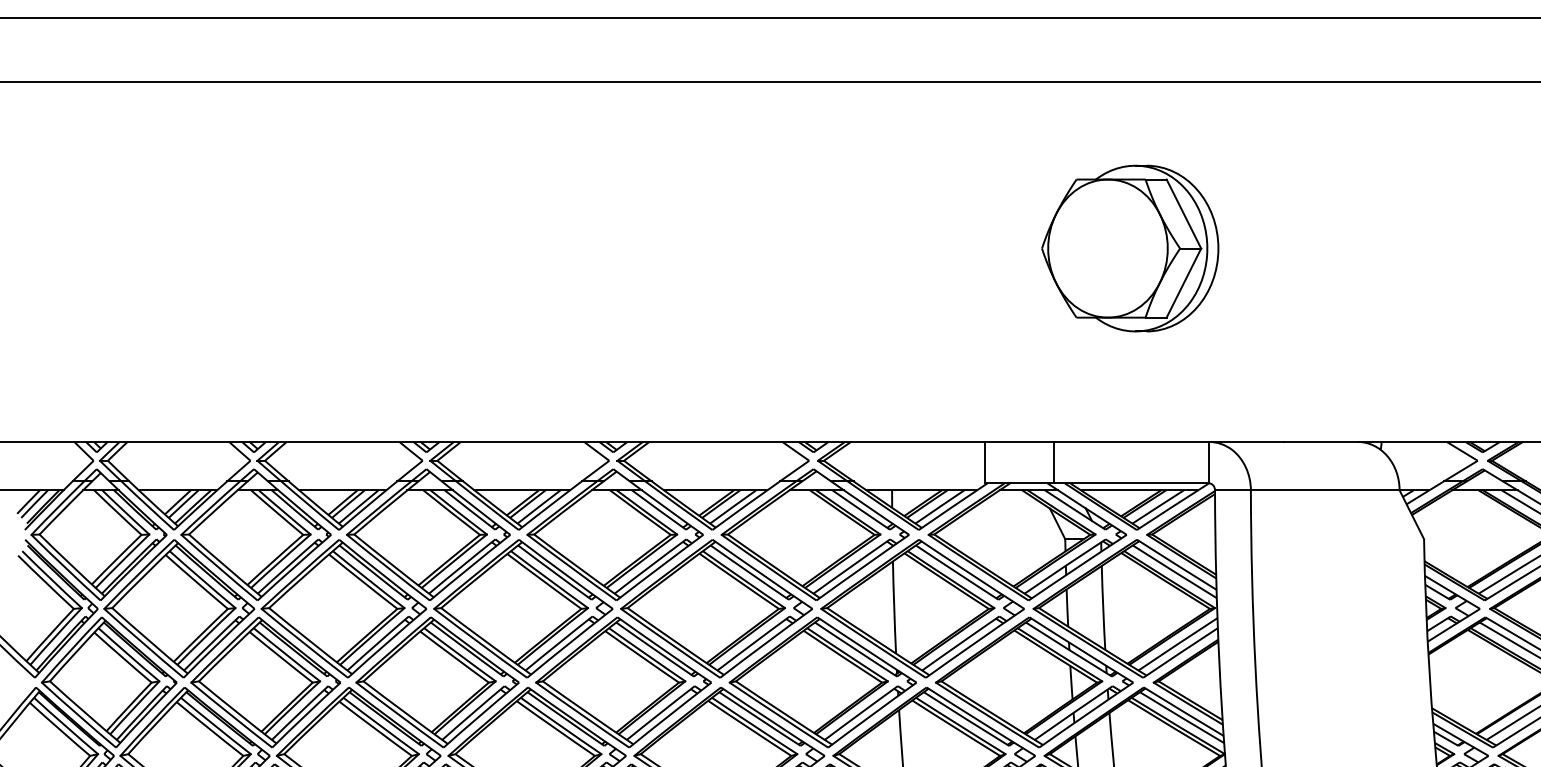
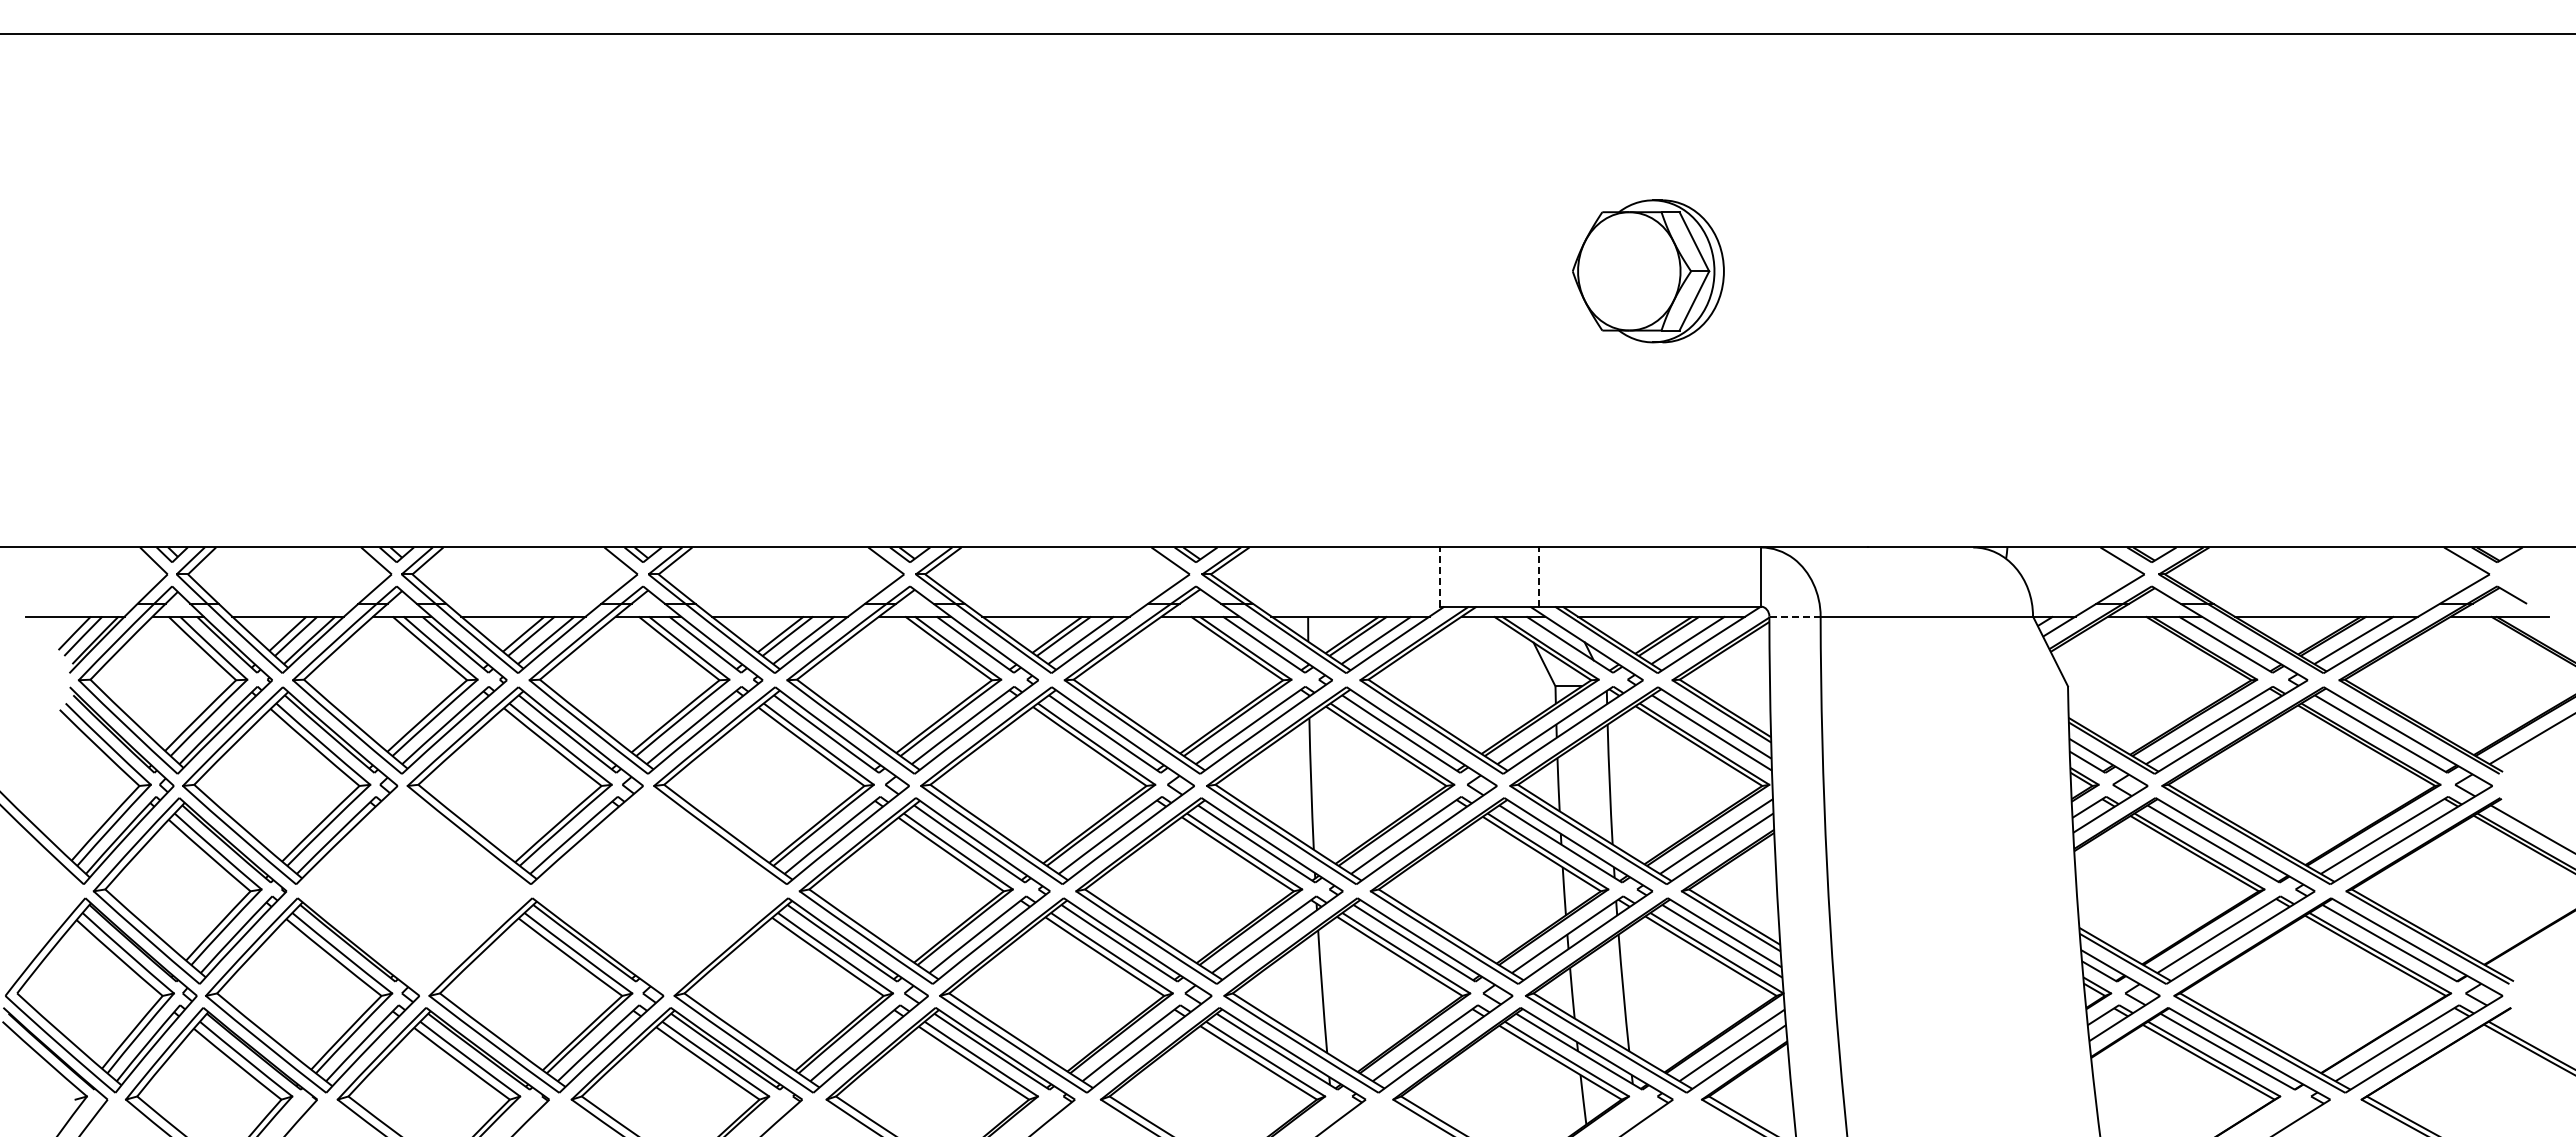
part: (1130, 248) -> (1648, 271), size x0.6
line: (984, 462) -> (1440, 577), solid -> dashed
line: (1054, 462) -> (1539, 577), solid -> dashed
line: (1233, 490) -> (1795, 616), solid -> dashed
part: (265, 682) -> (413, 890), removed
part: (437, 682) -> (658, 890), removed

